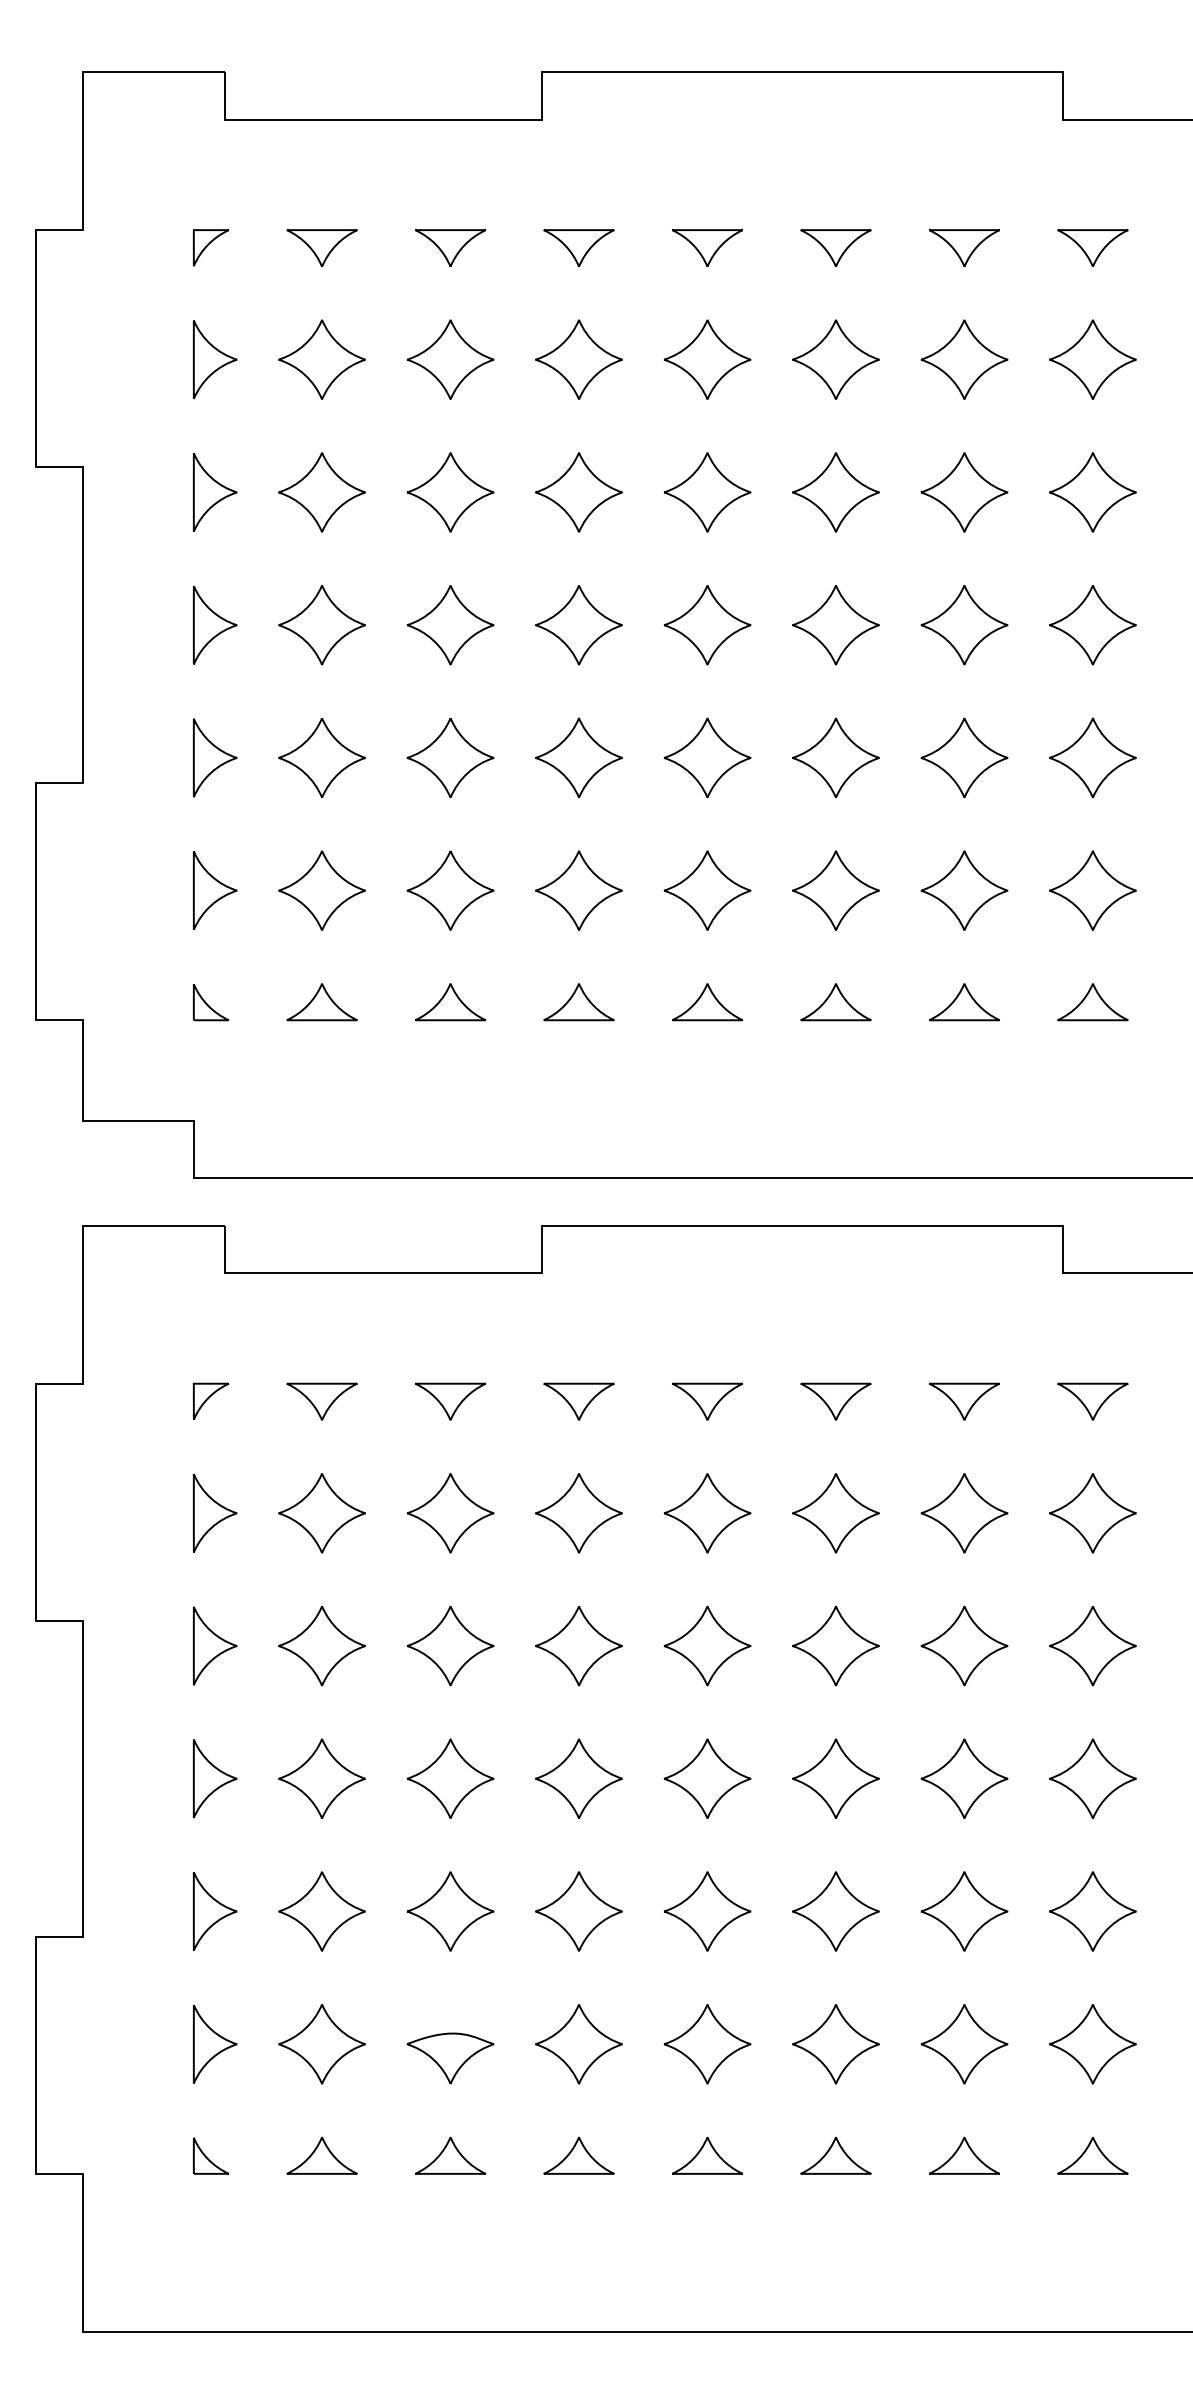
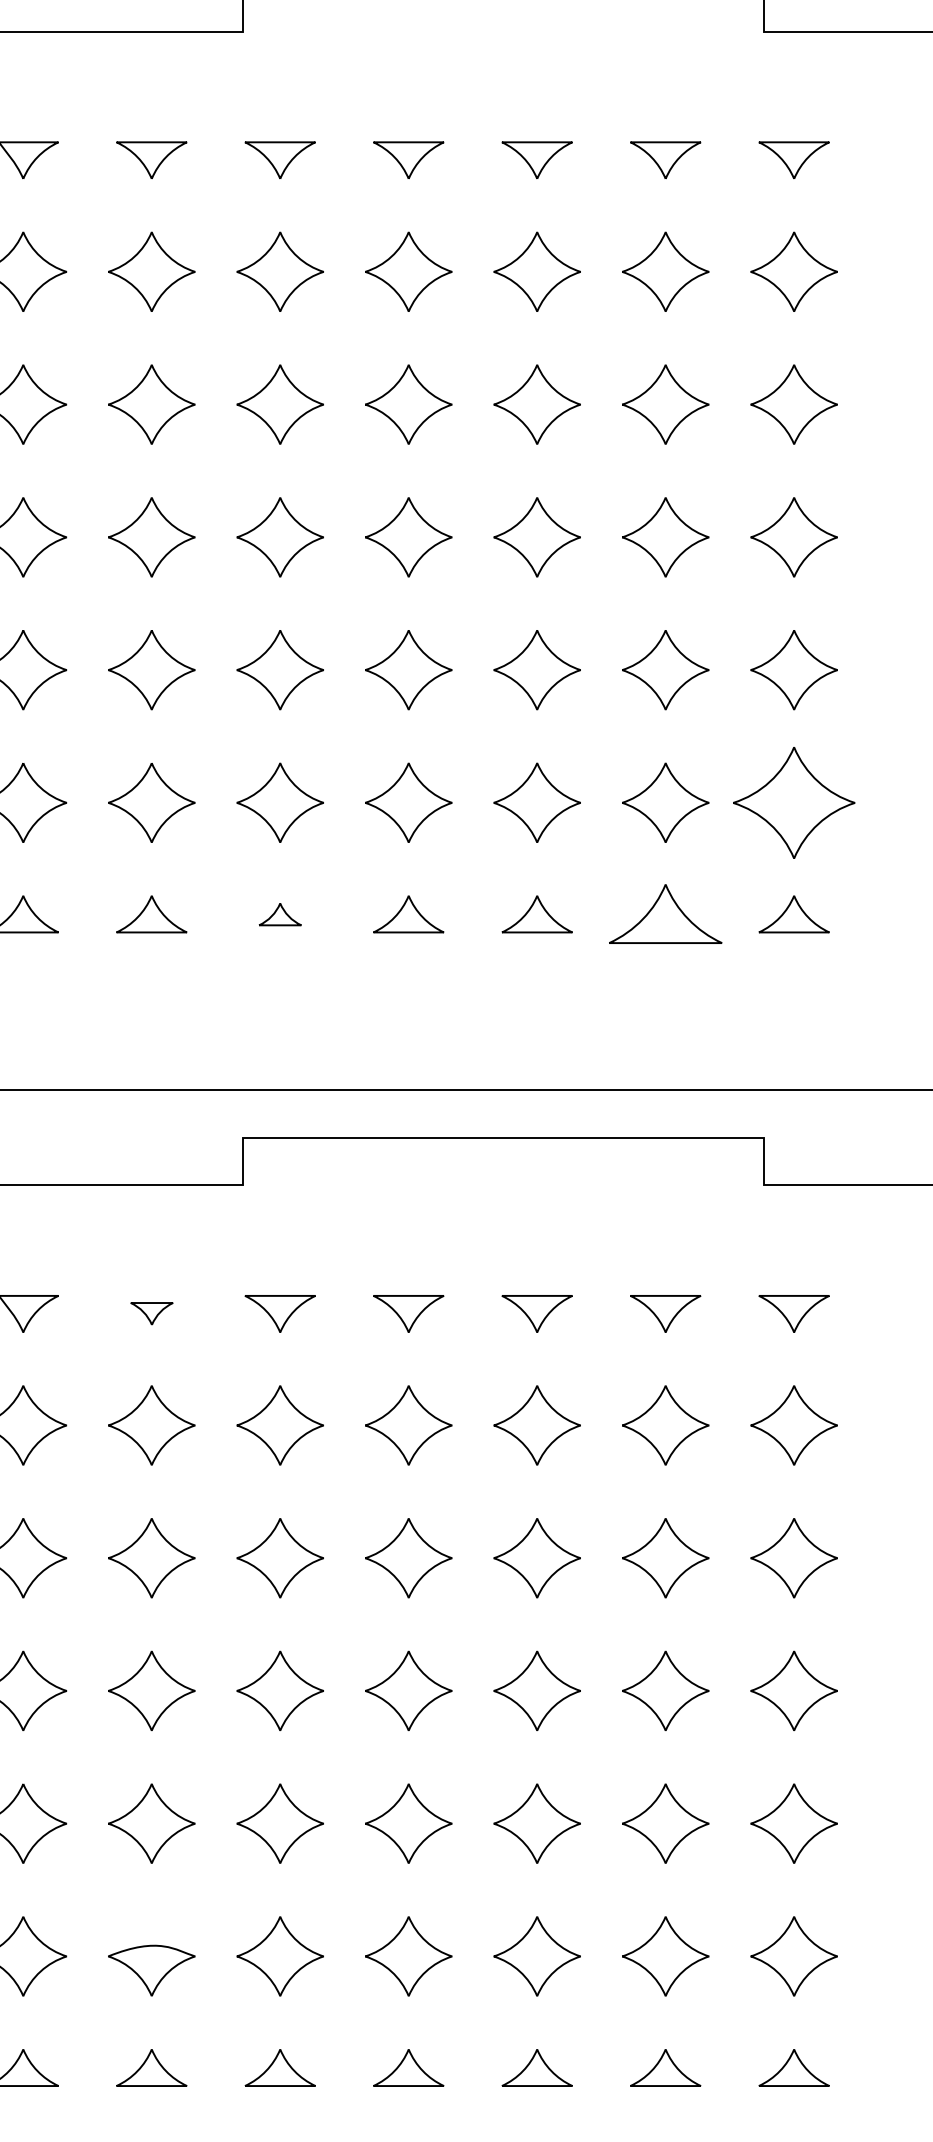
part: (1092, 890) -> (793, 802), size x1.4
part: (578, 1002) -> (279, 914), size x0.6
part: (964, 1002) -> (665, 914), size x1.6
part: (450, 1401) -> (151, 1313), size x0.6

